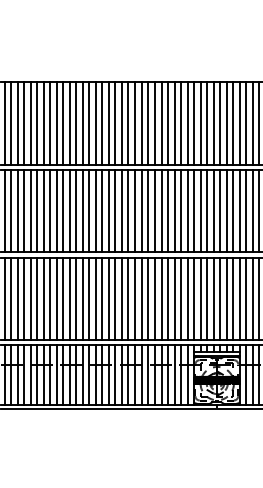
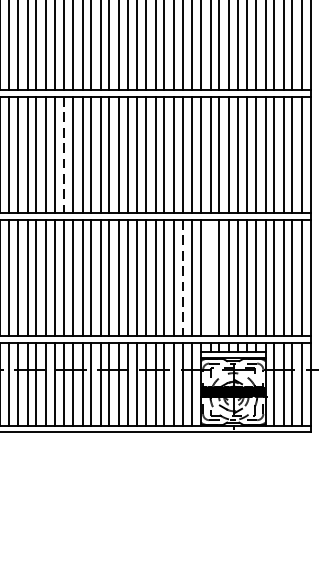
line: (96, 211) -> (64, 155), solid -> dashed
line: (200, 298) -> (210, 277), removed
line: (180, 299) -> (182, 278), solid -> dashed

